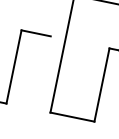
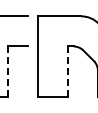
line: (13, 66) -> (7, 71), solid -> dashed
line: (101, 86) -> (67, 72), solid -> dashed

